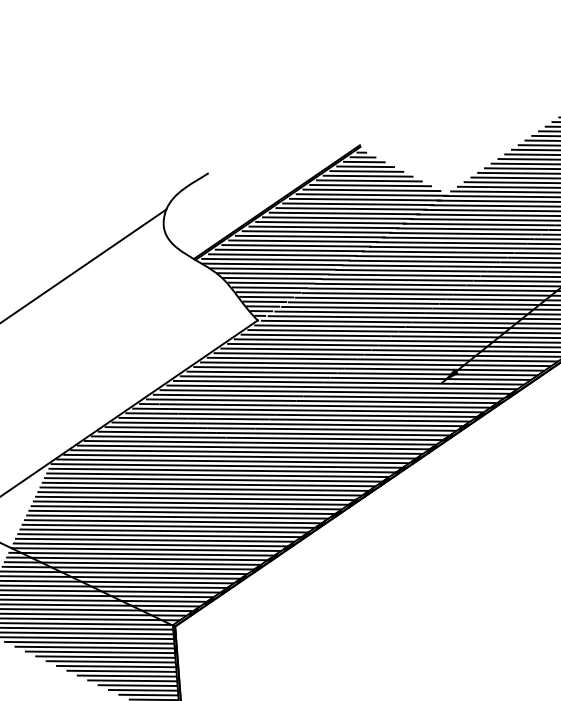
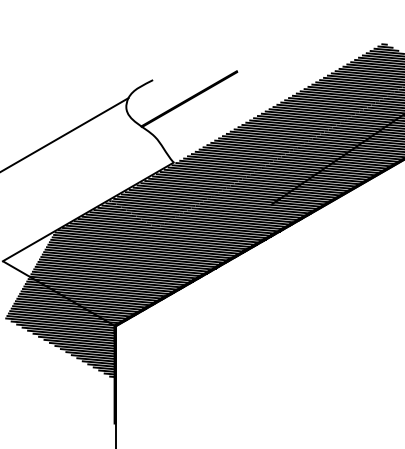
hatch: (325, 234) -> (214, 118), removed

